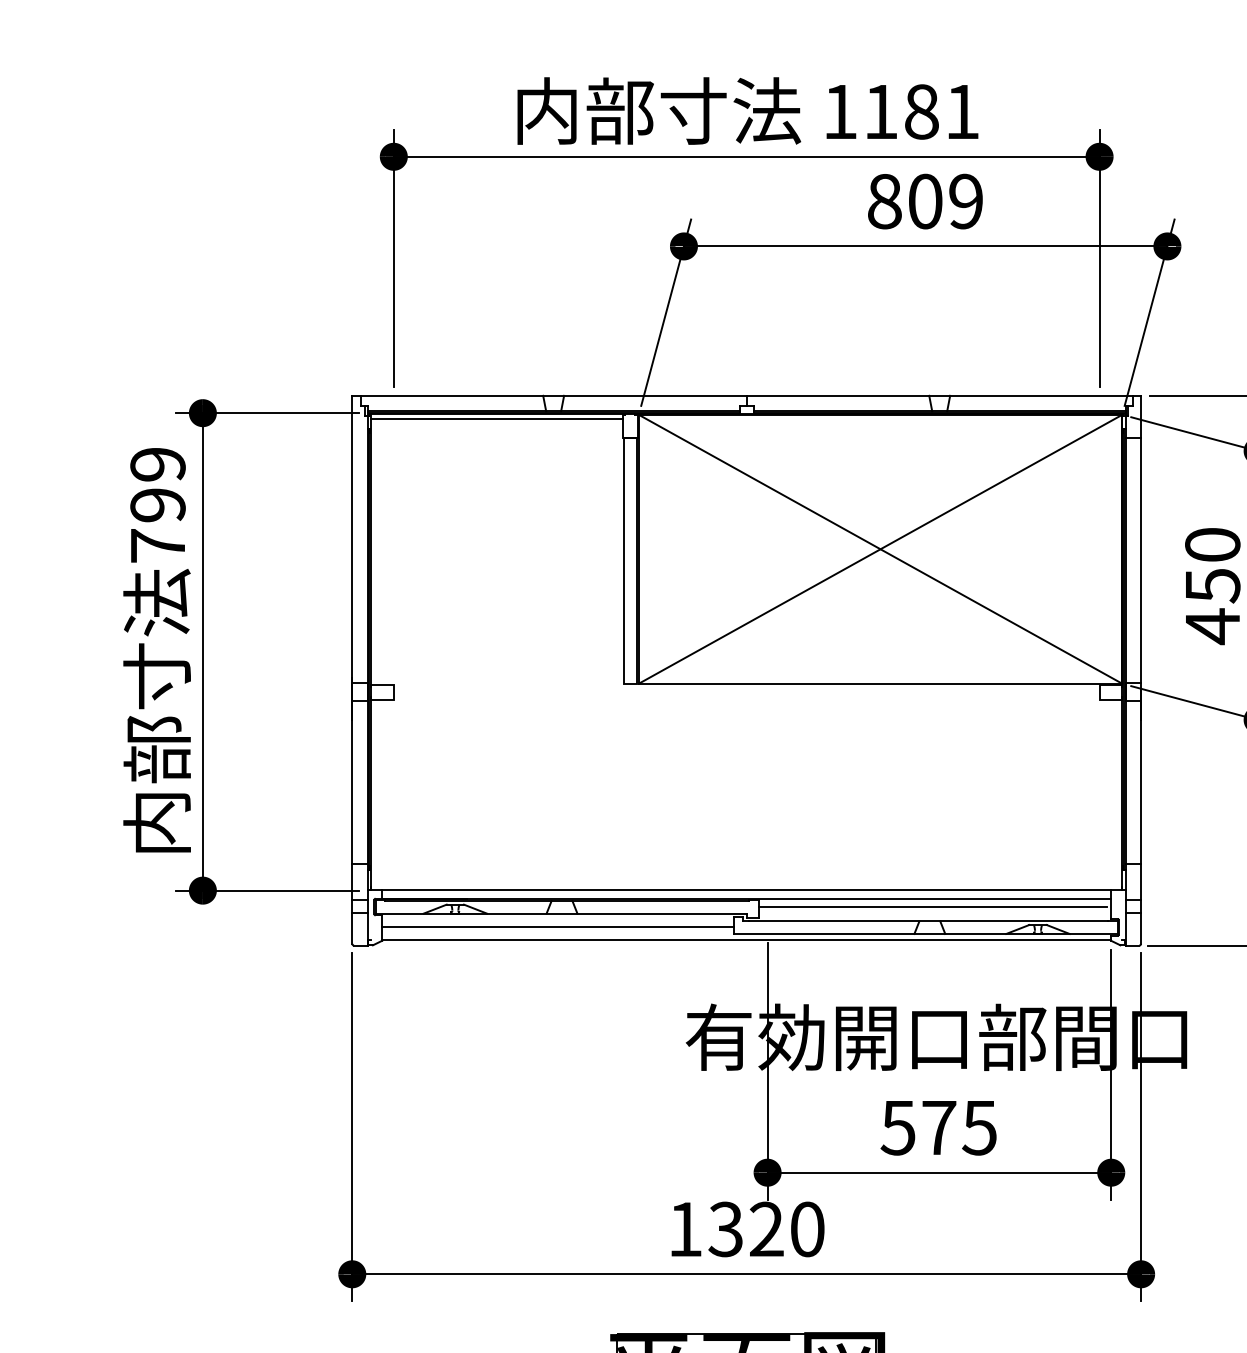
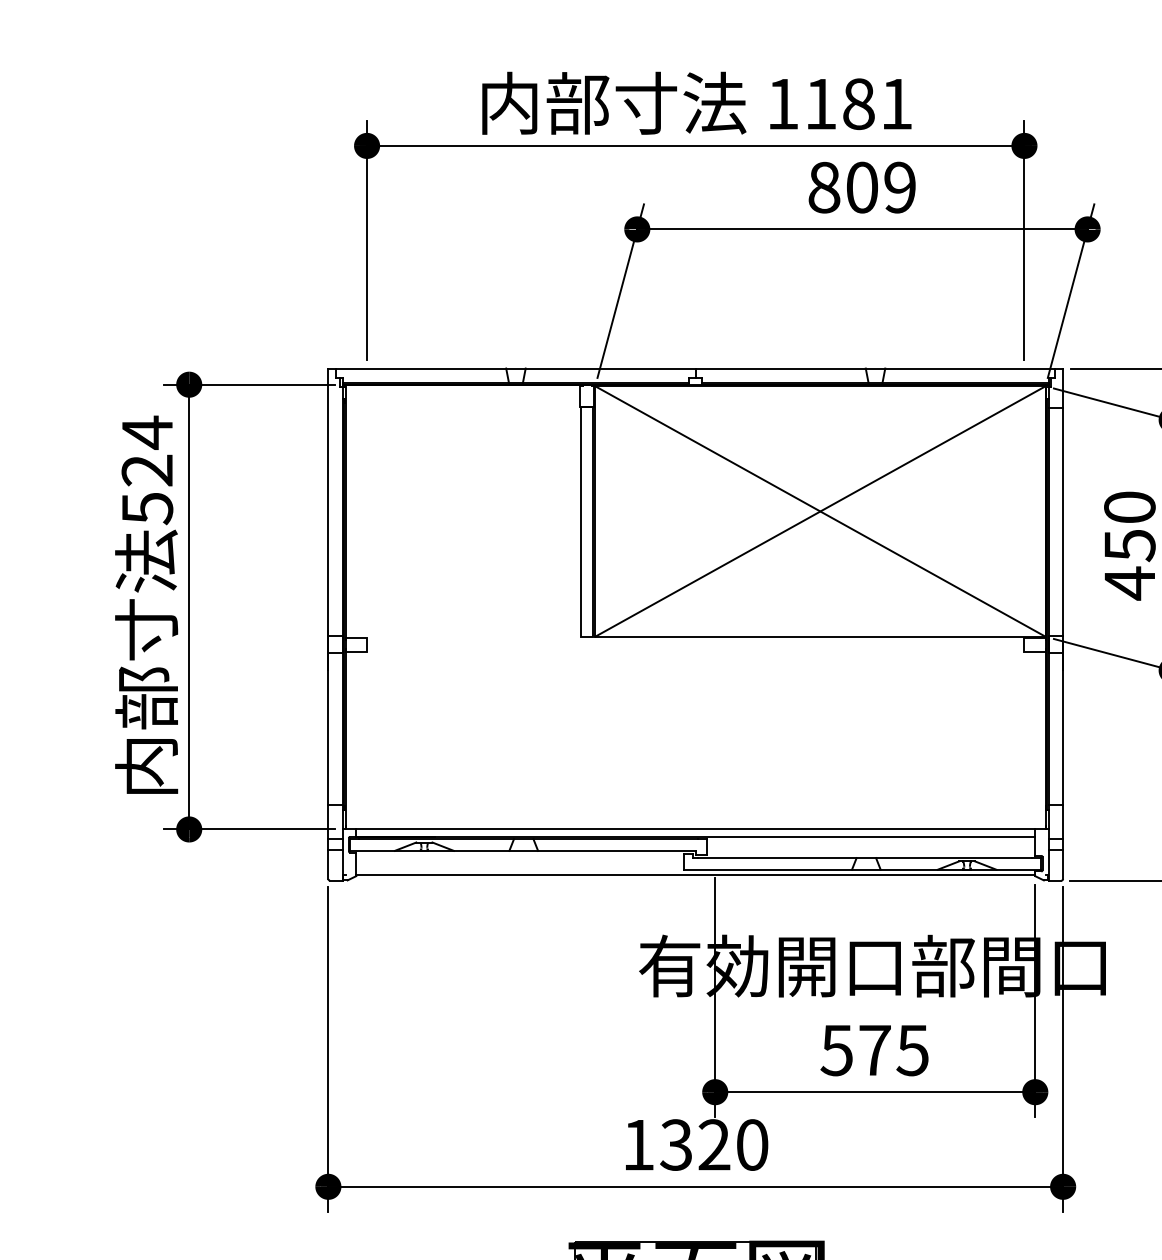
line: (496, 419) -> (462, 390), removed
text: (158, 505) -> (147, 470), 799 -> 524
line: (933, 906) -> (869, 844), removed
line: (558, 927) -> (520, 863), removed

